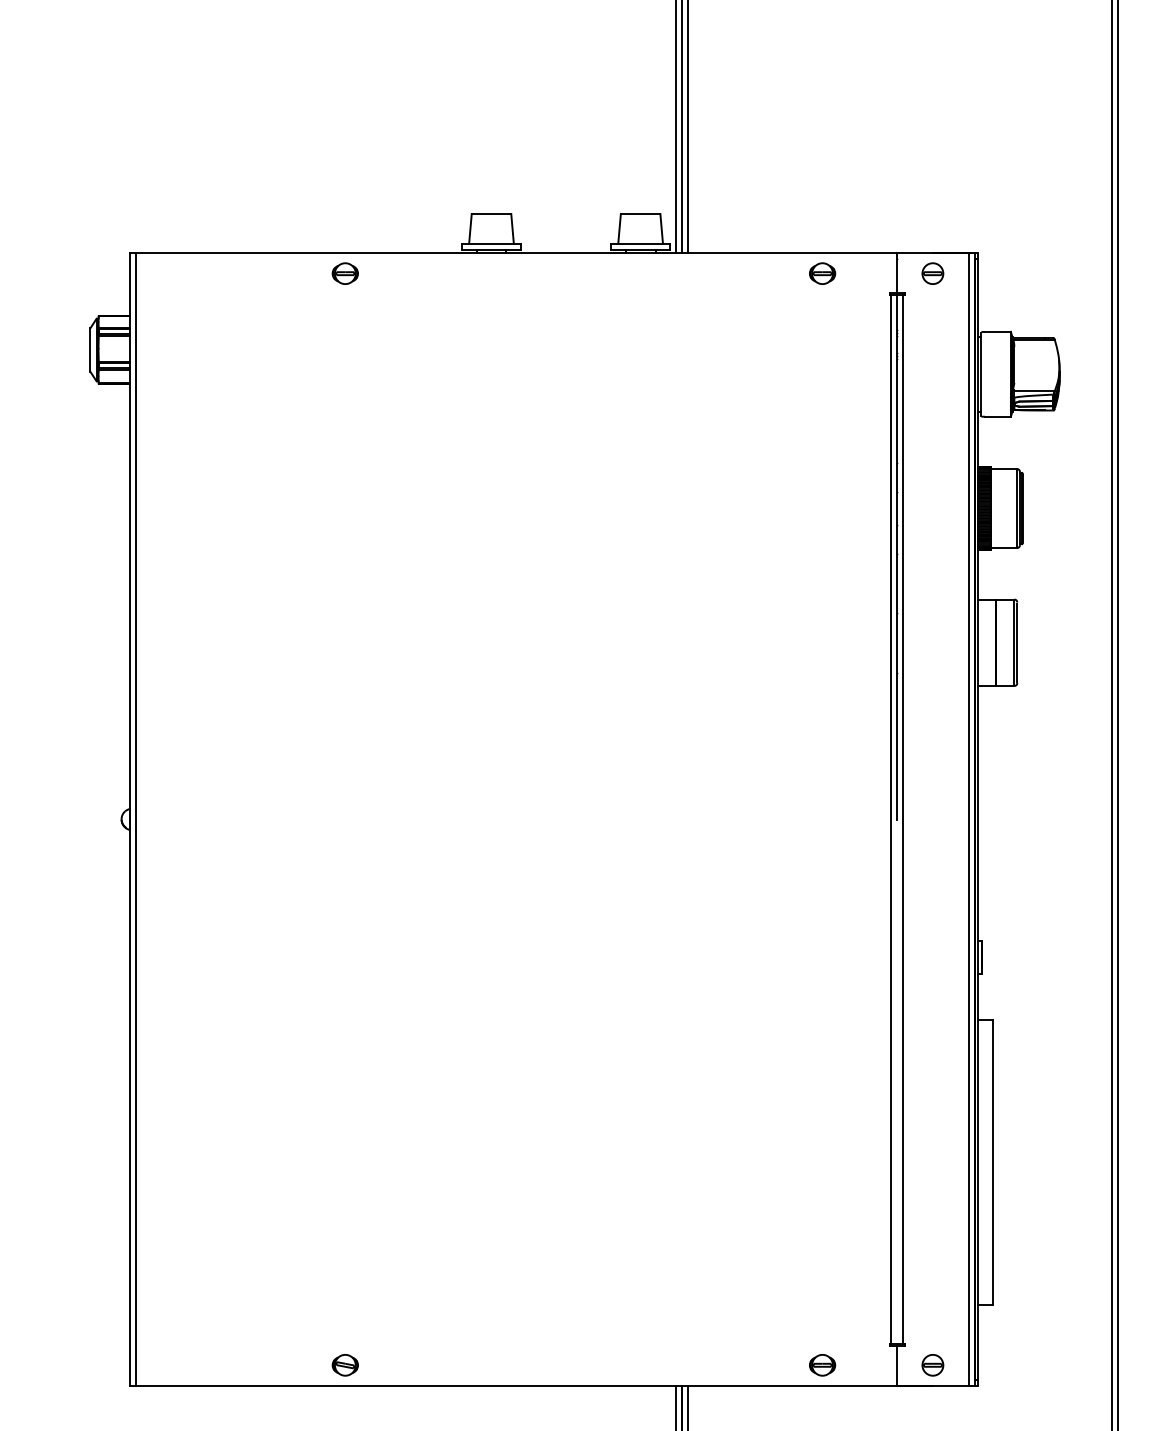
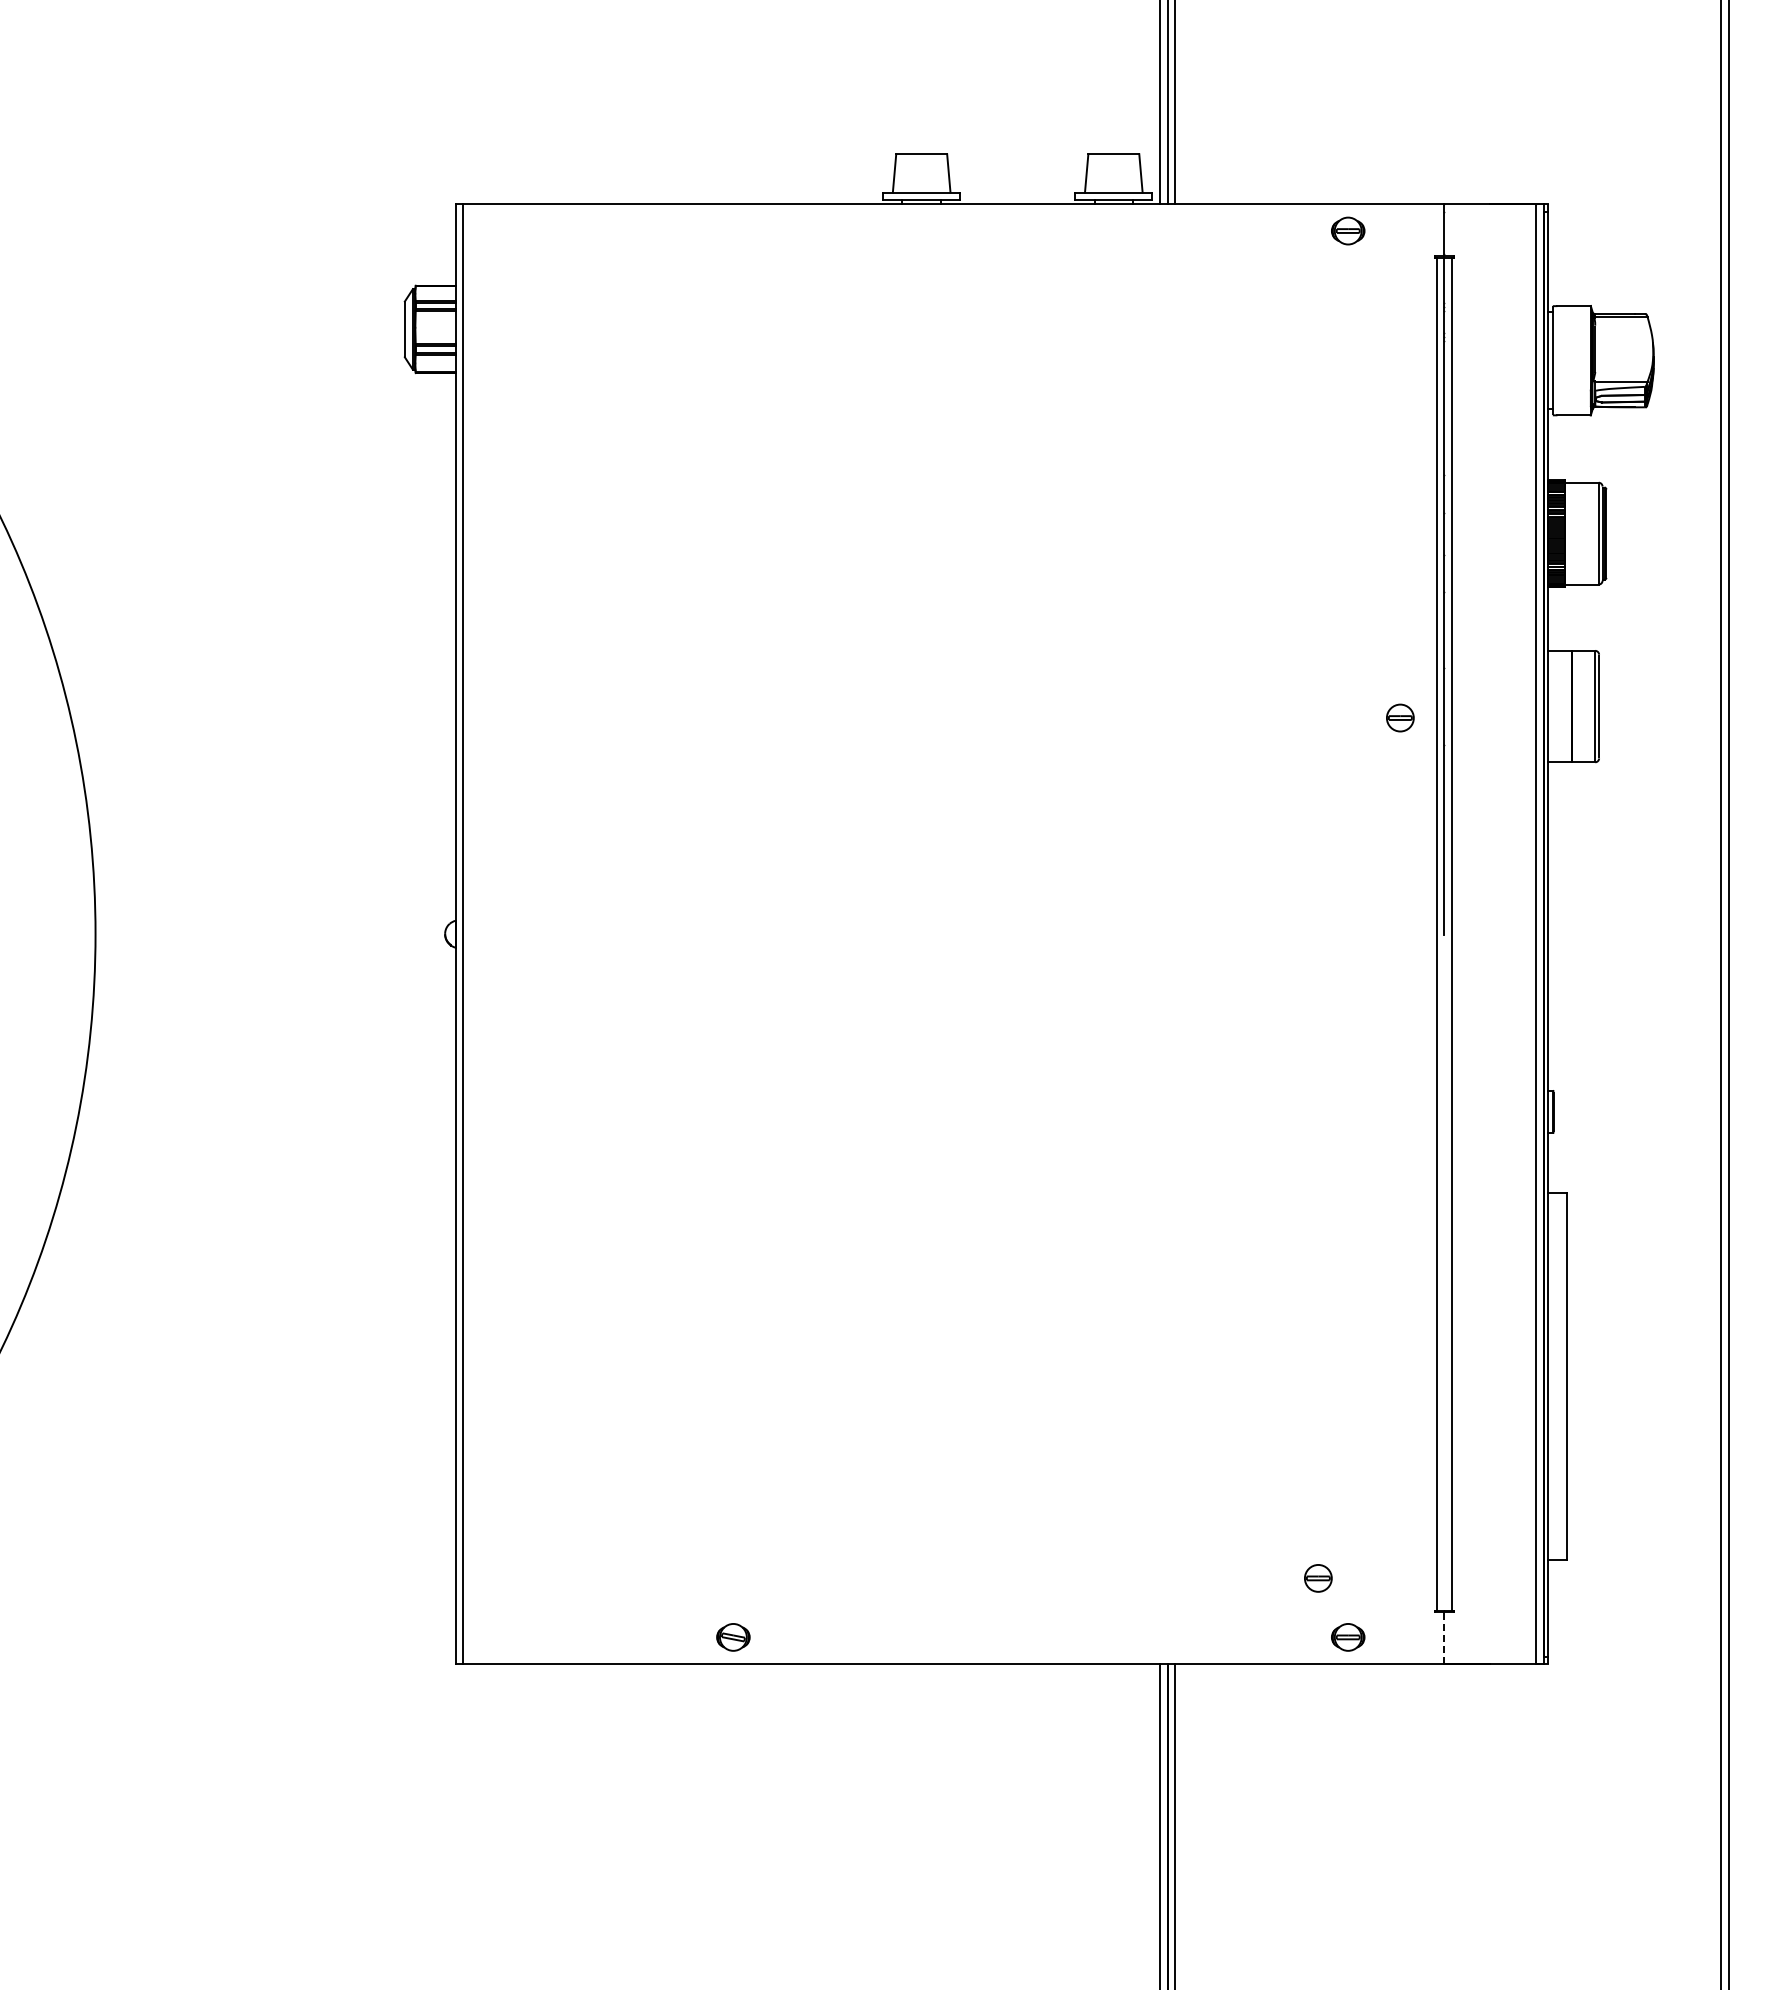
part: (345, 273) -> (733, 230), removed
part: (933, 273) -> (1400, 717), moved
part: (933, 1365) -> (1318, 1578), moved
line: (897, 1366) -> (1444, 1638), solid -> dashed

